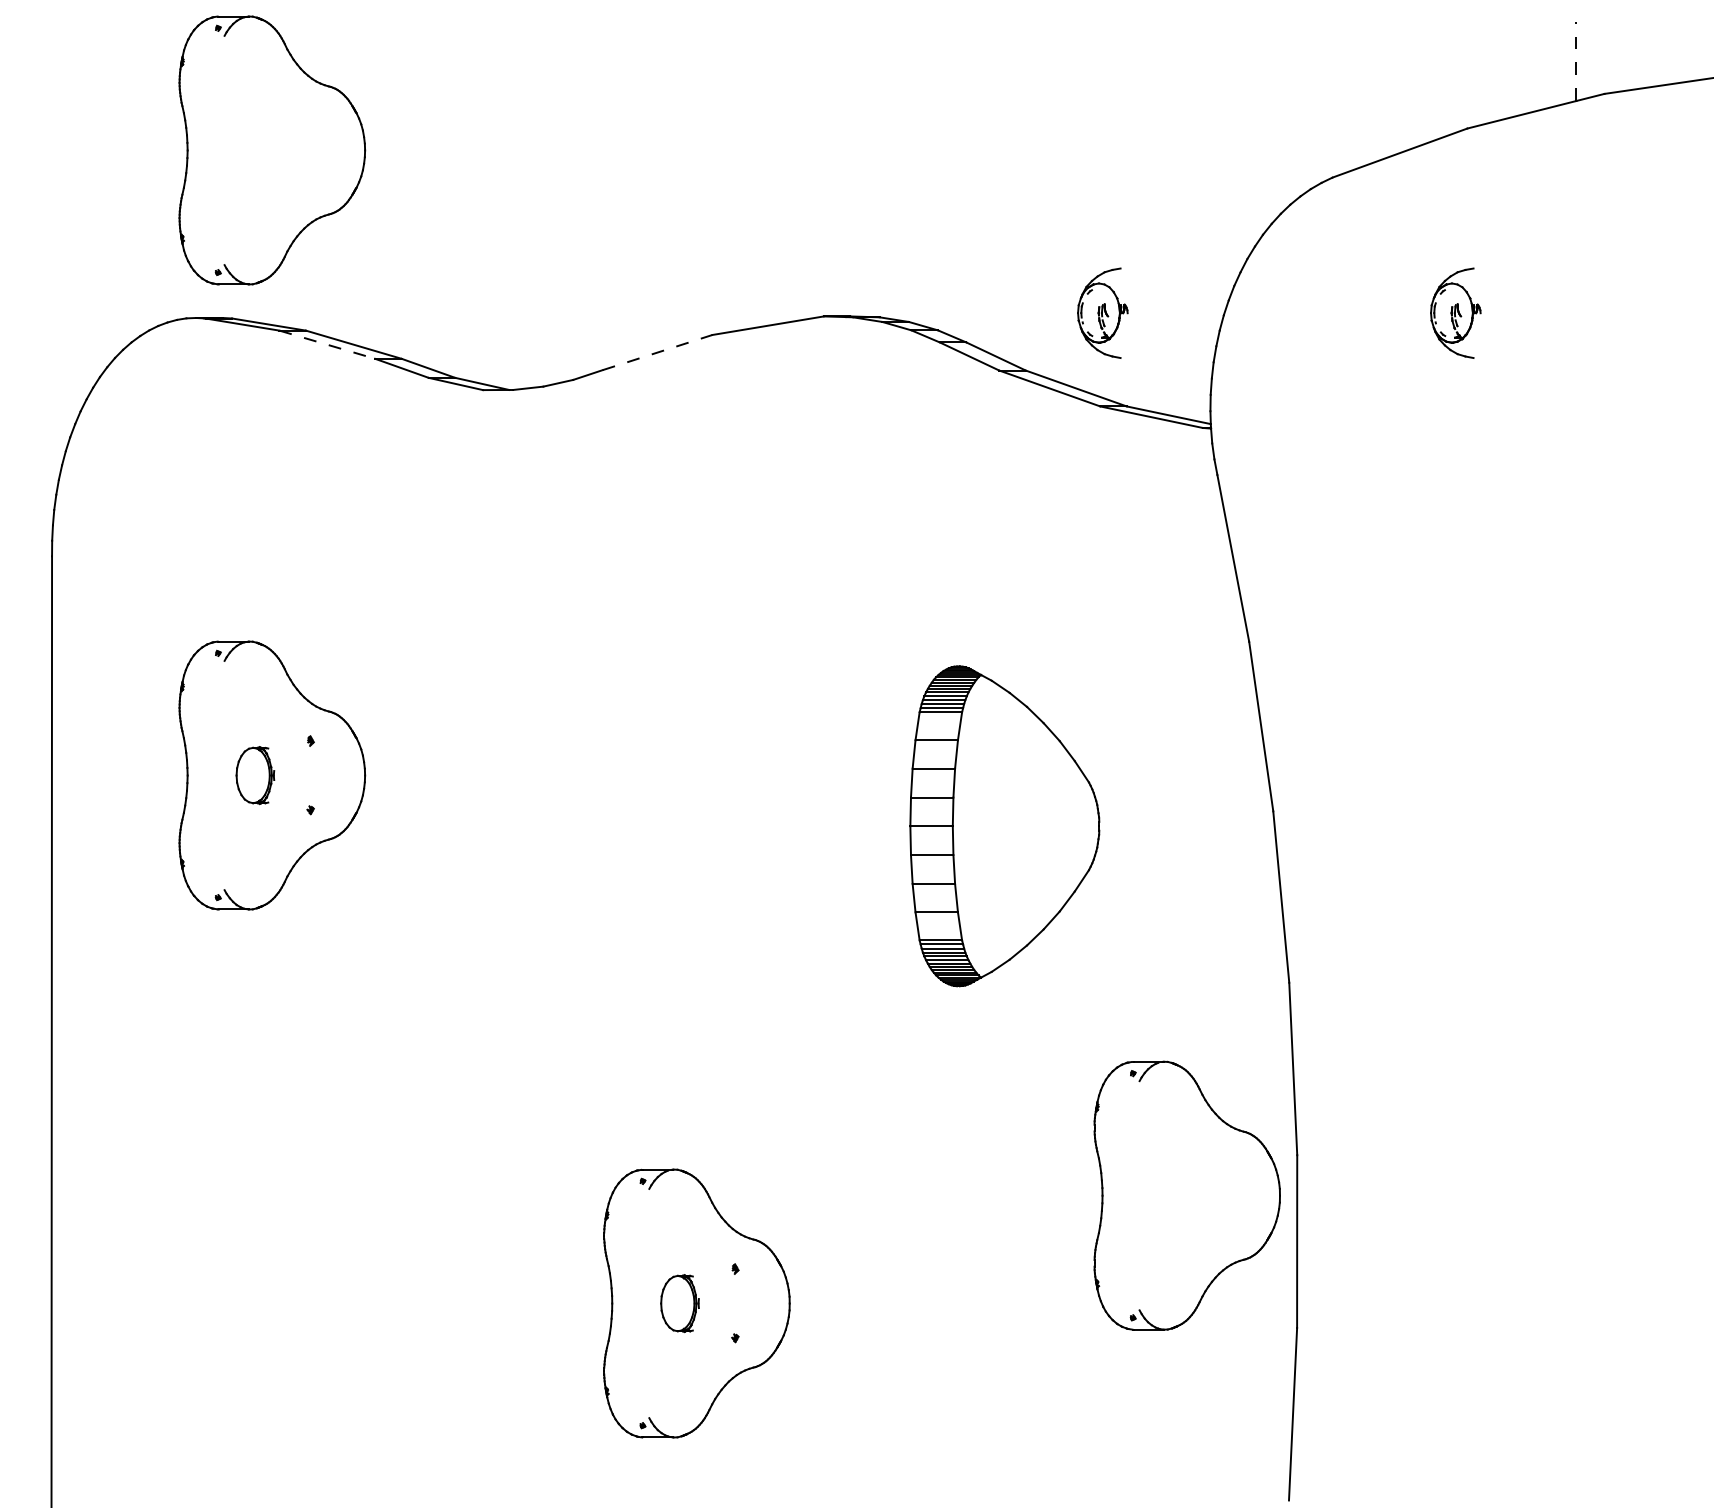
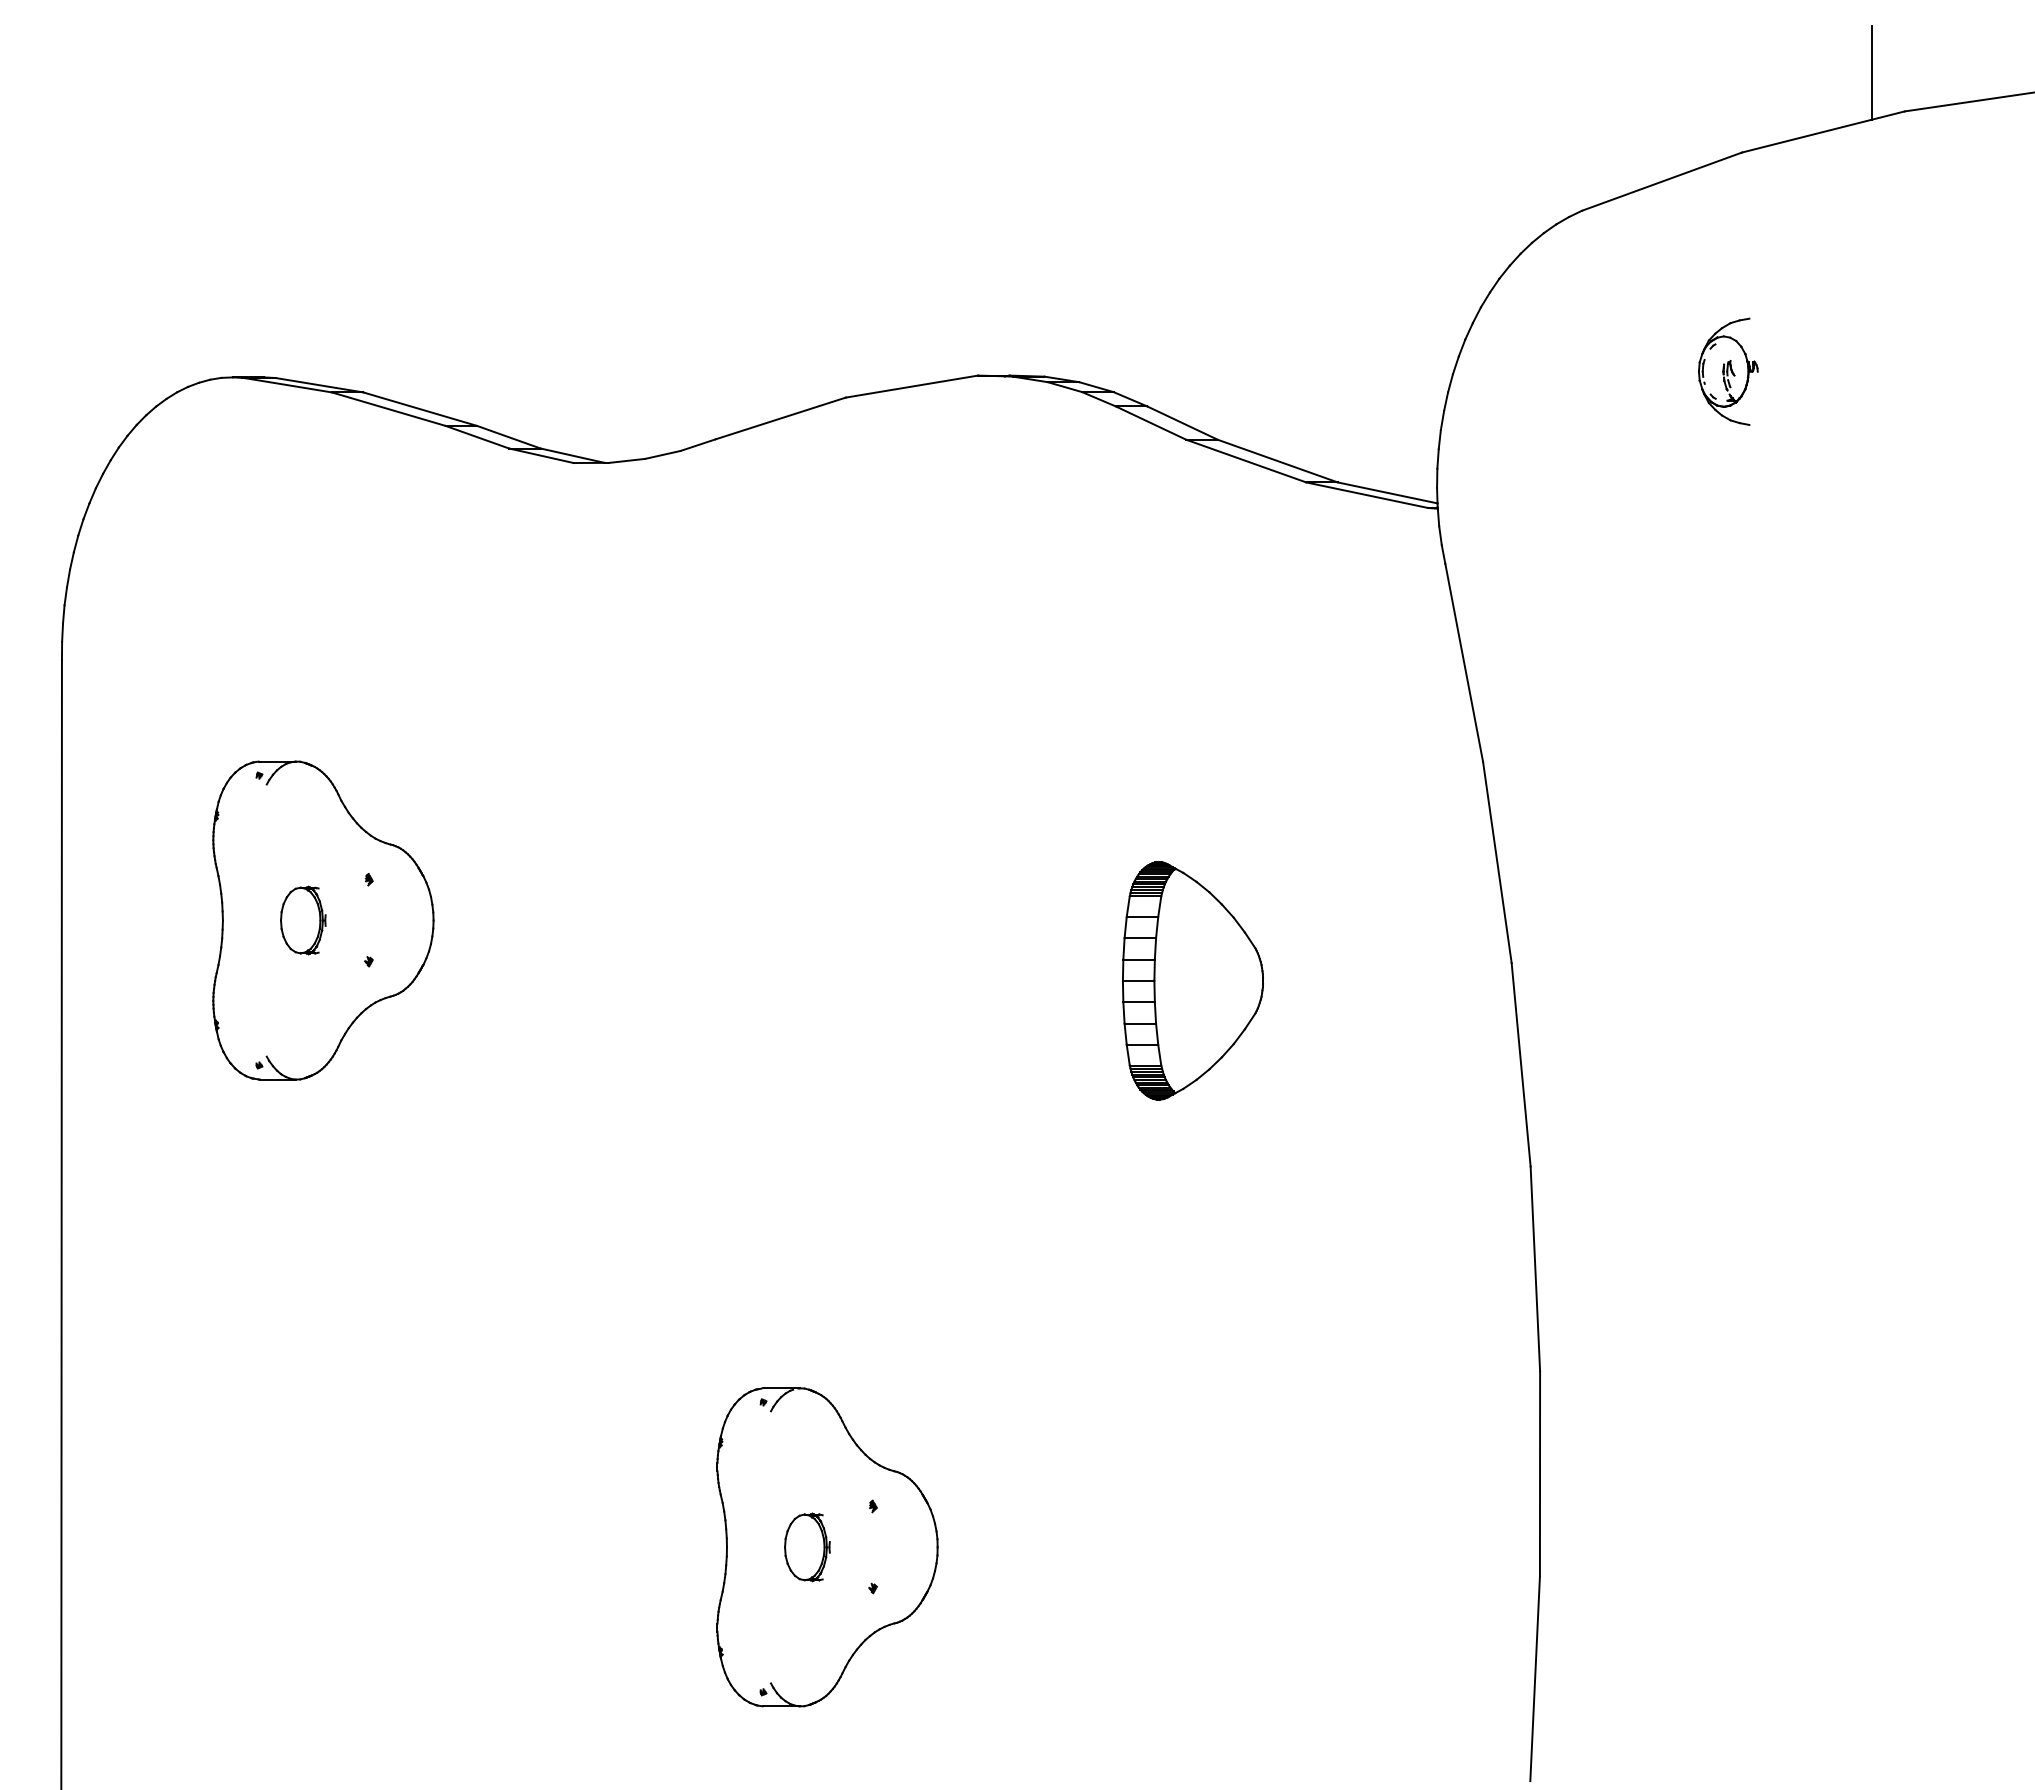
line: (1576, 61) -> (1871, 72), dashed -> solid
part: (272, 150) -> (323, 178), removed
part: (1102, 313) -> (1309, 371), removed
line: (327, 345) -> (389, 409), dashed -> solid
line: (658, 352) -> (781, 418), dashed -> solid
part: (1004, 826) -> (1192, 980), size x0.62
part: (1187, 1195) -> (1409, 1419), removed

